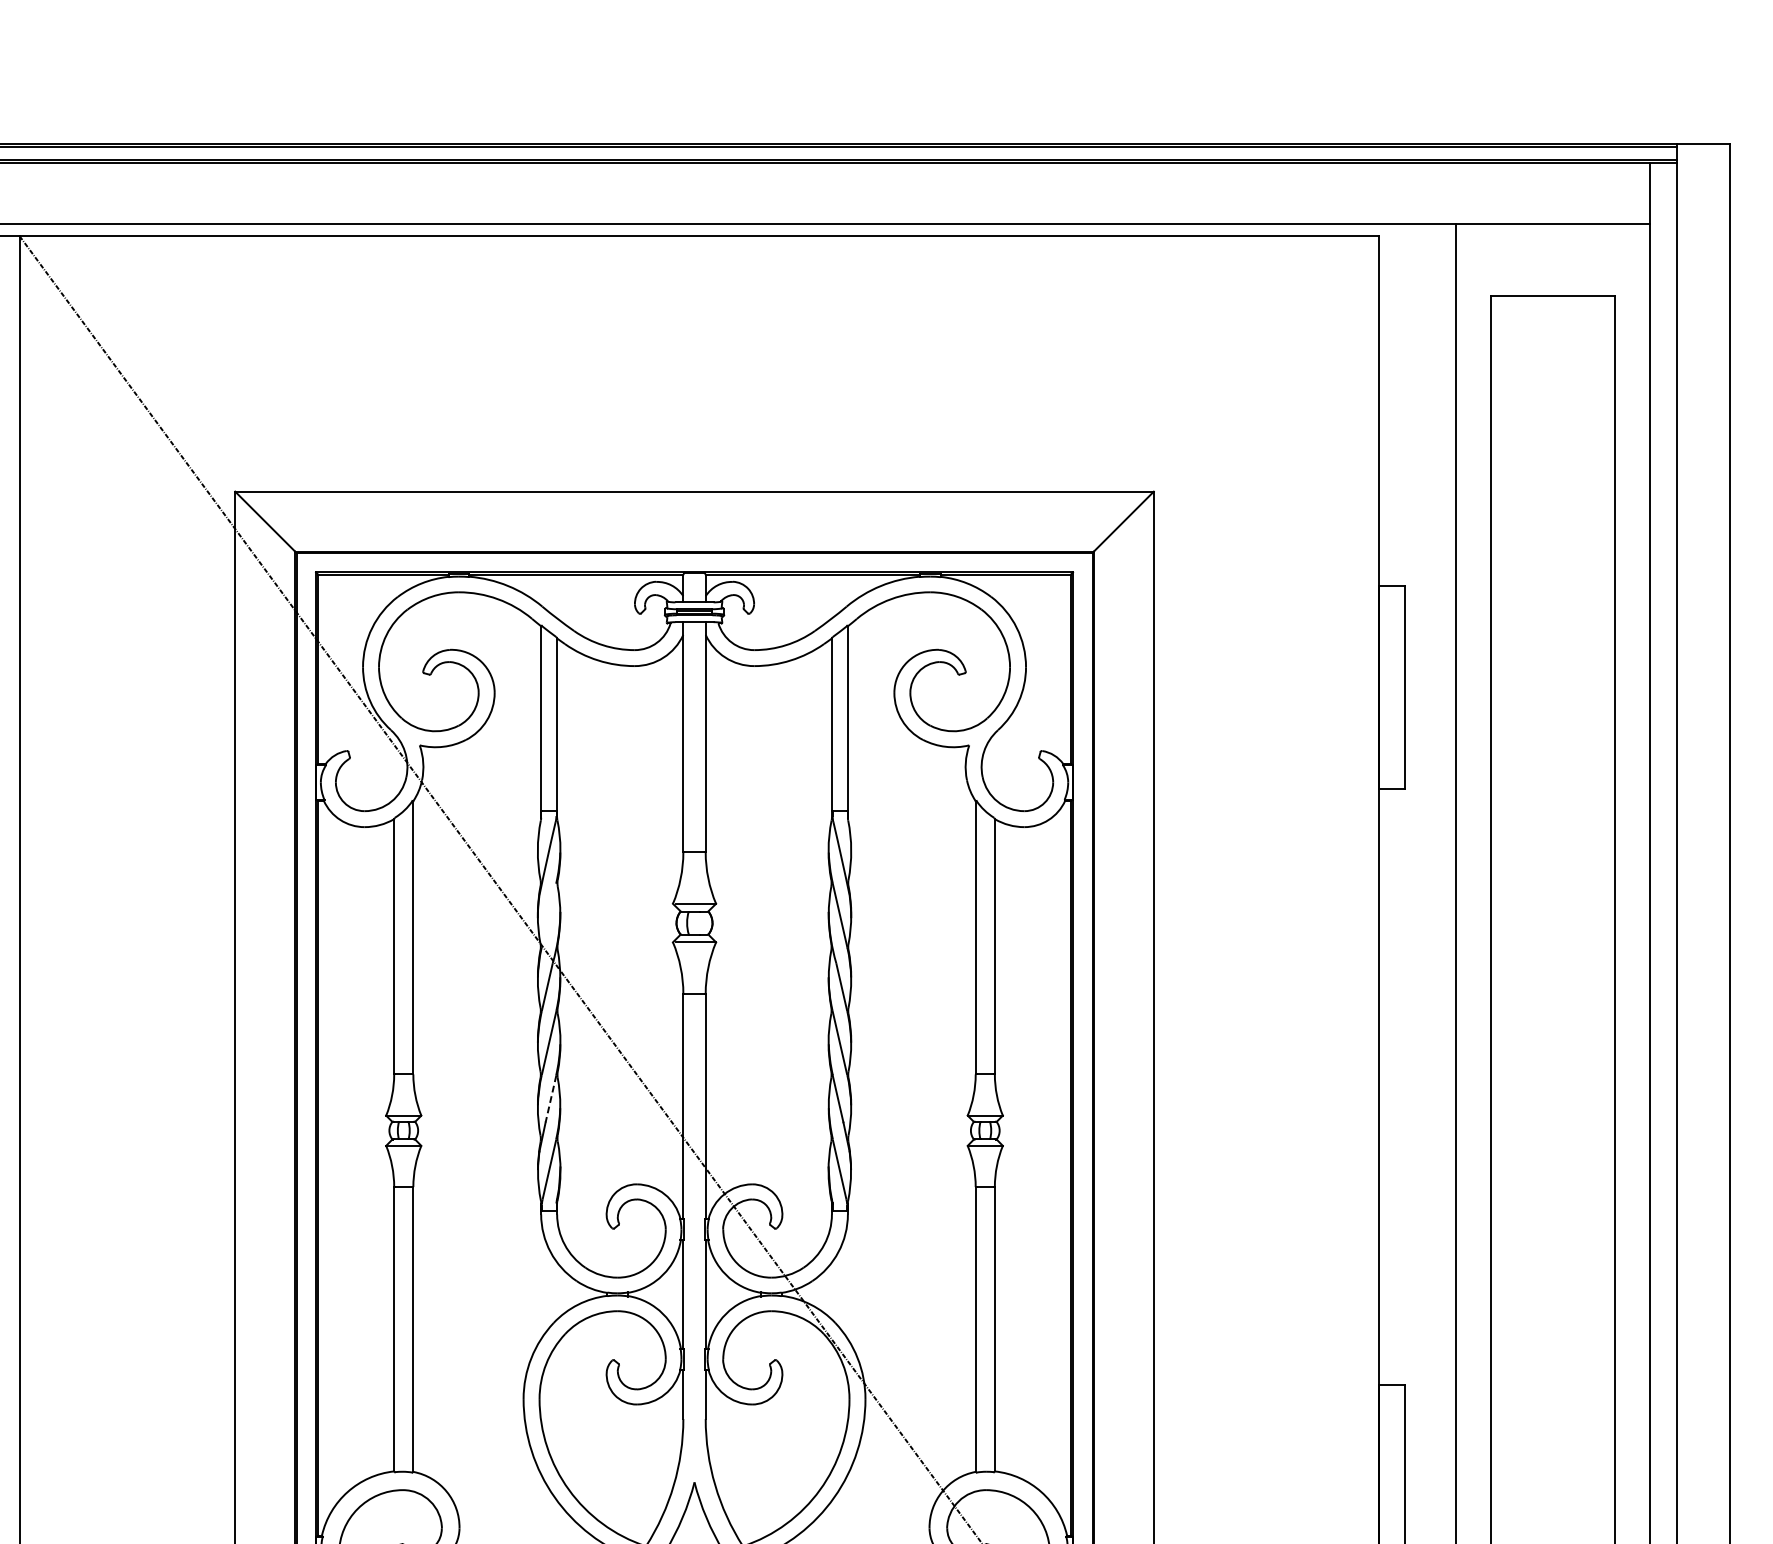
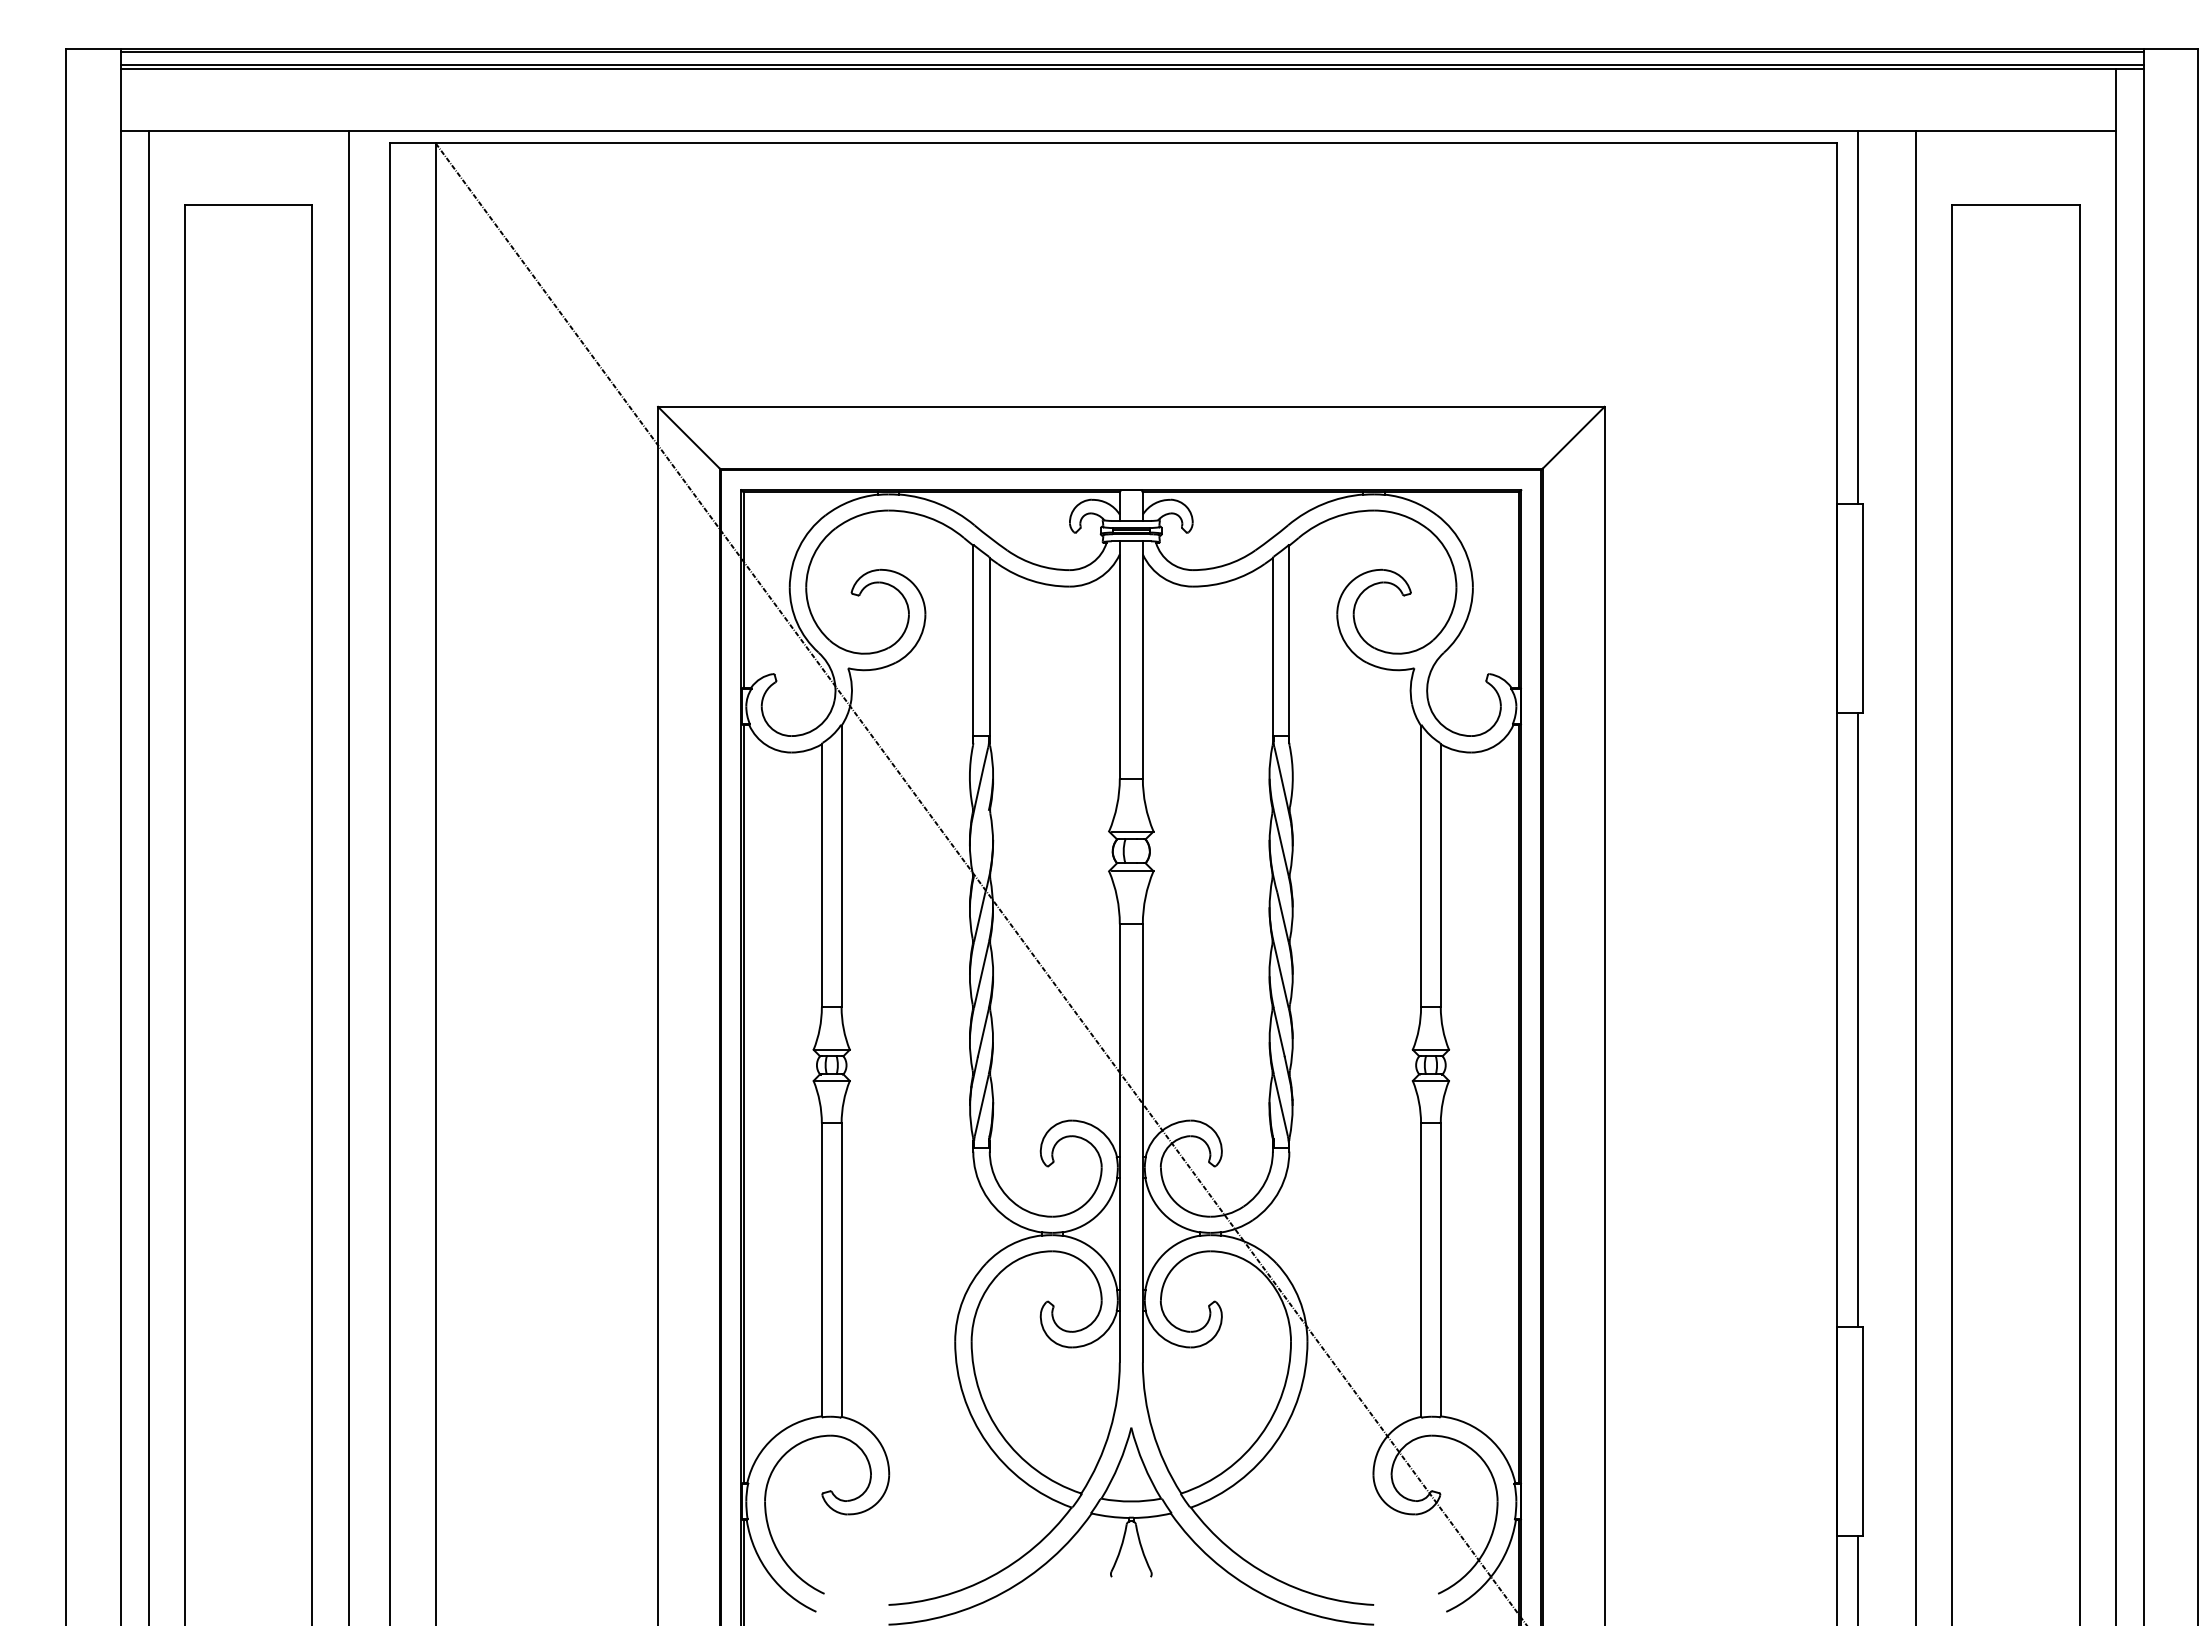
line: (1400, 404) -> (1858, 317), added
line: (1400, 1087) -> (1858, 1020), added
line: (551, 1098) -> (983, 1032), dashed -> solid

